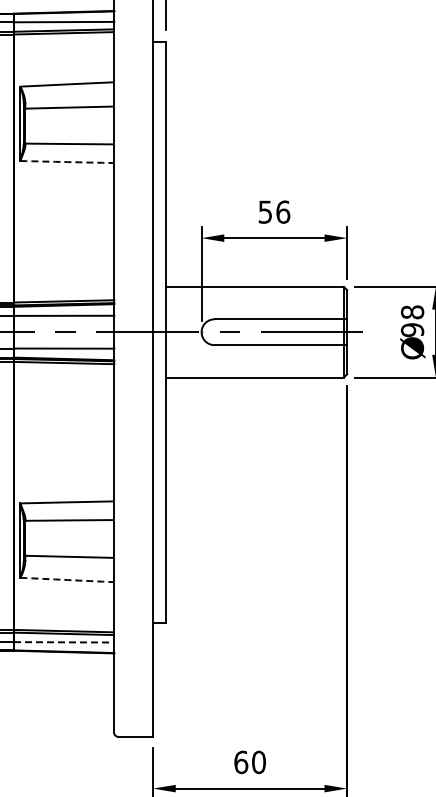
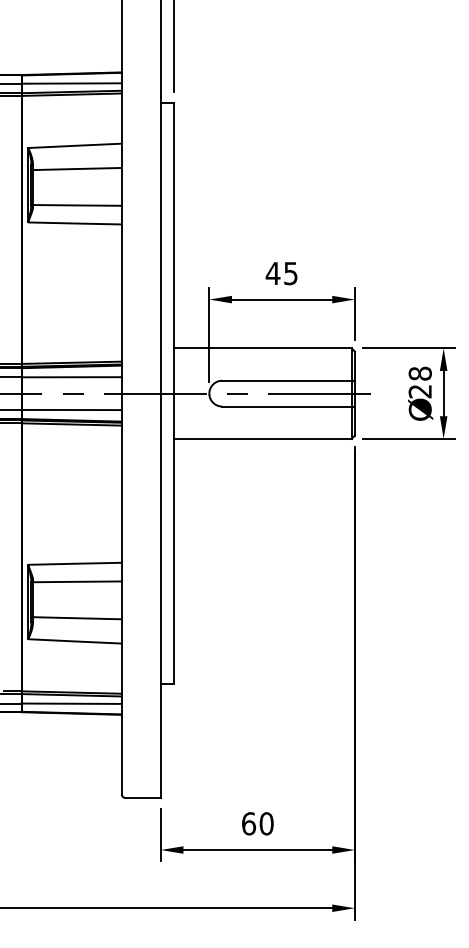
arc: (67, 162) -> (75, 223), dashed -> solid
text: (273, 212) -> (281, 273), 56 -> 45
text: (411, 330) -> (419, 391), 98 -> 28
arc: (67, 580) -> (75, 641), dashed -> solid
line: (64, 642) -> (72, 703), dashed -> solid

